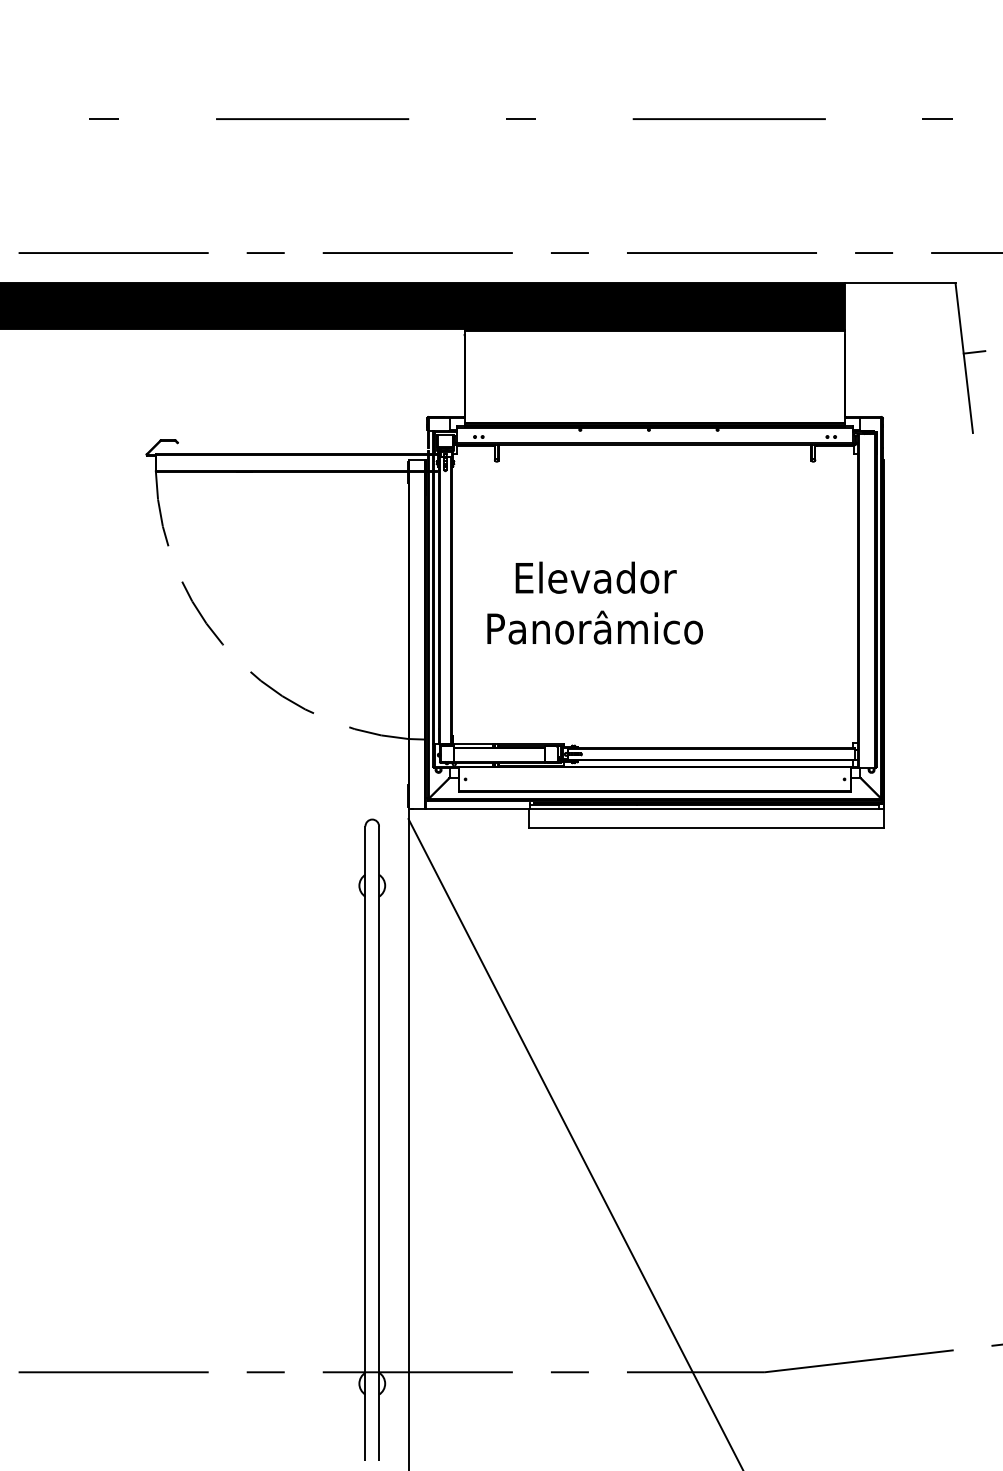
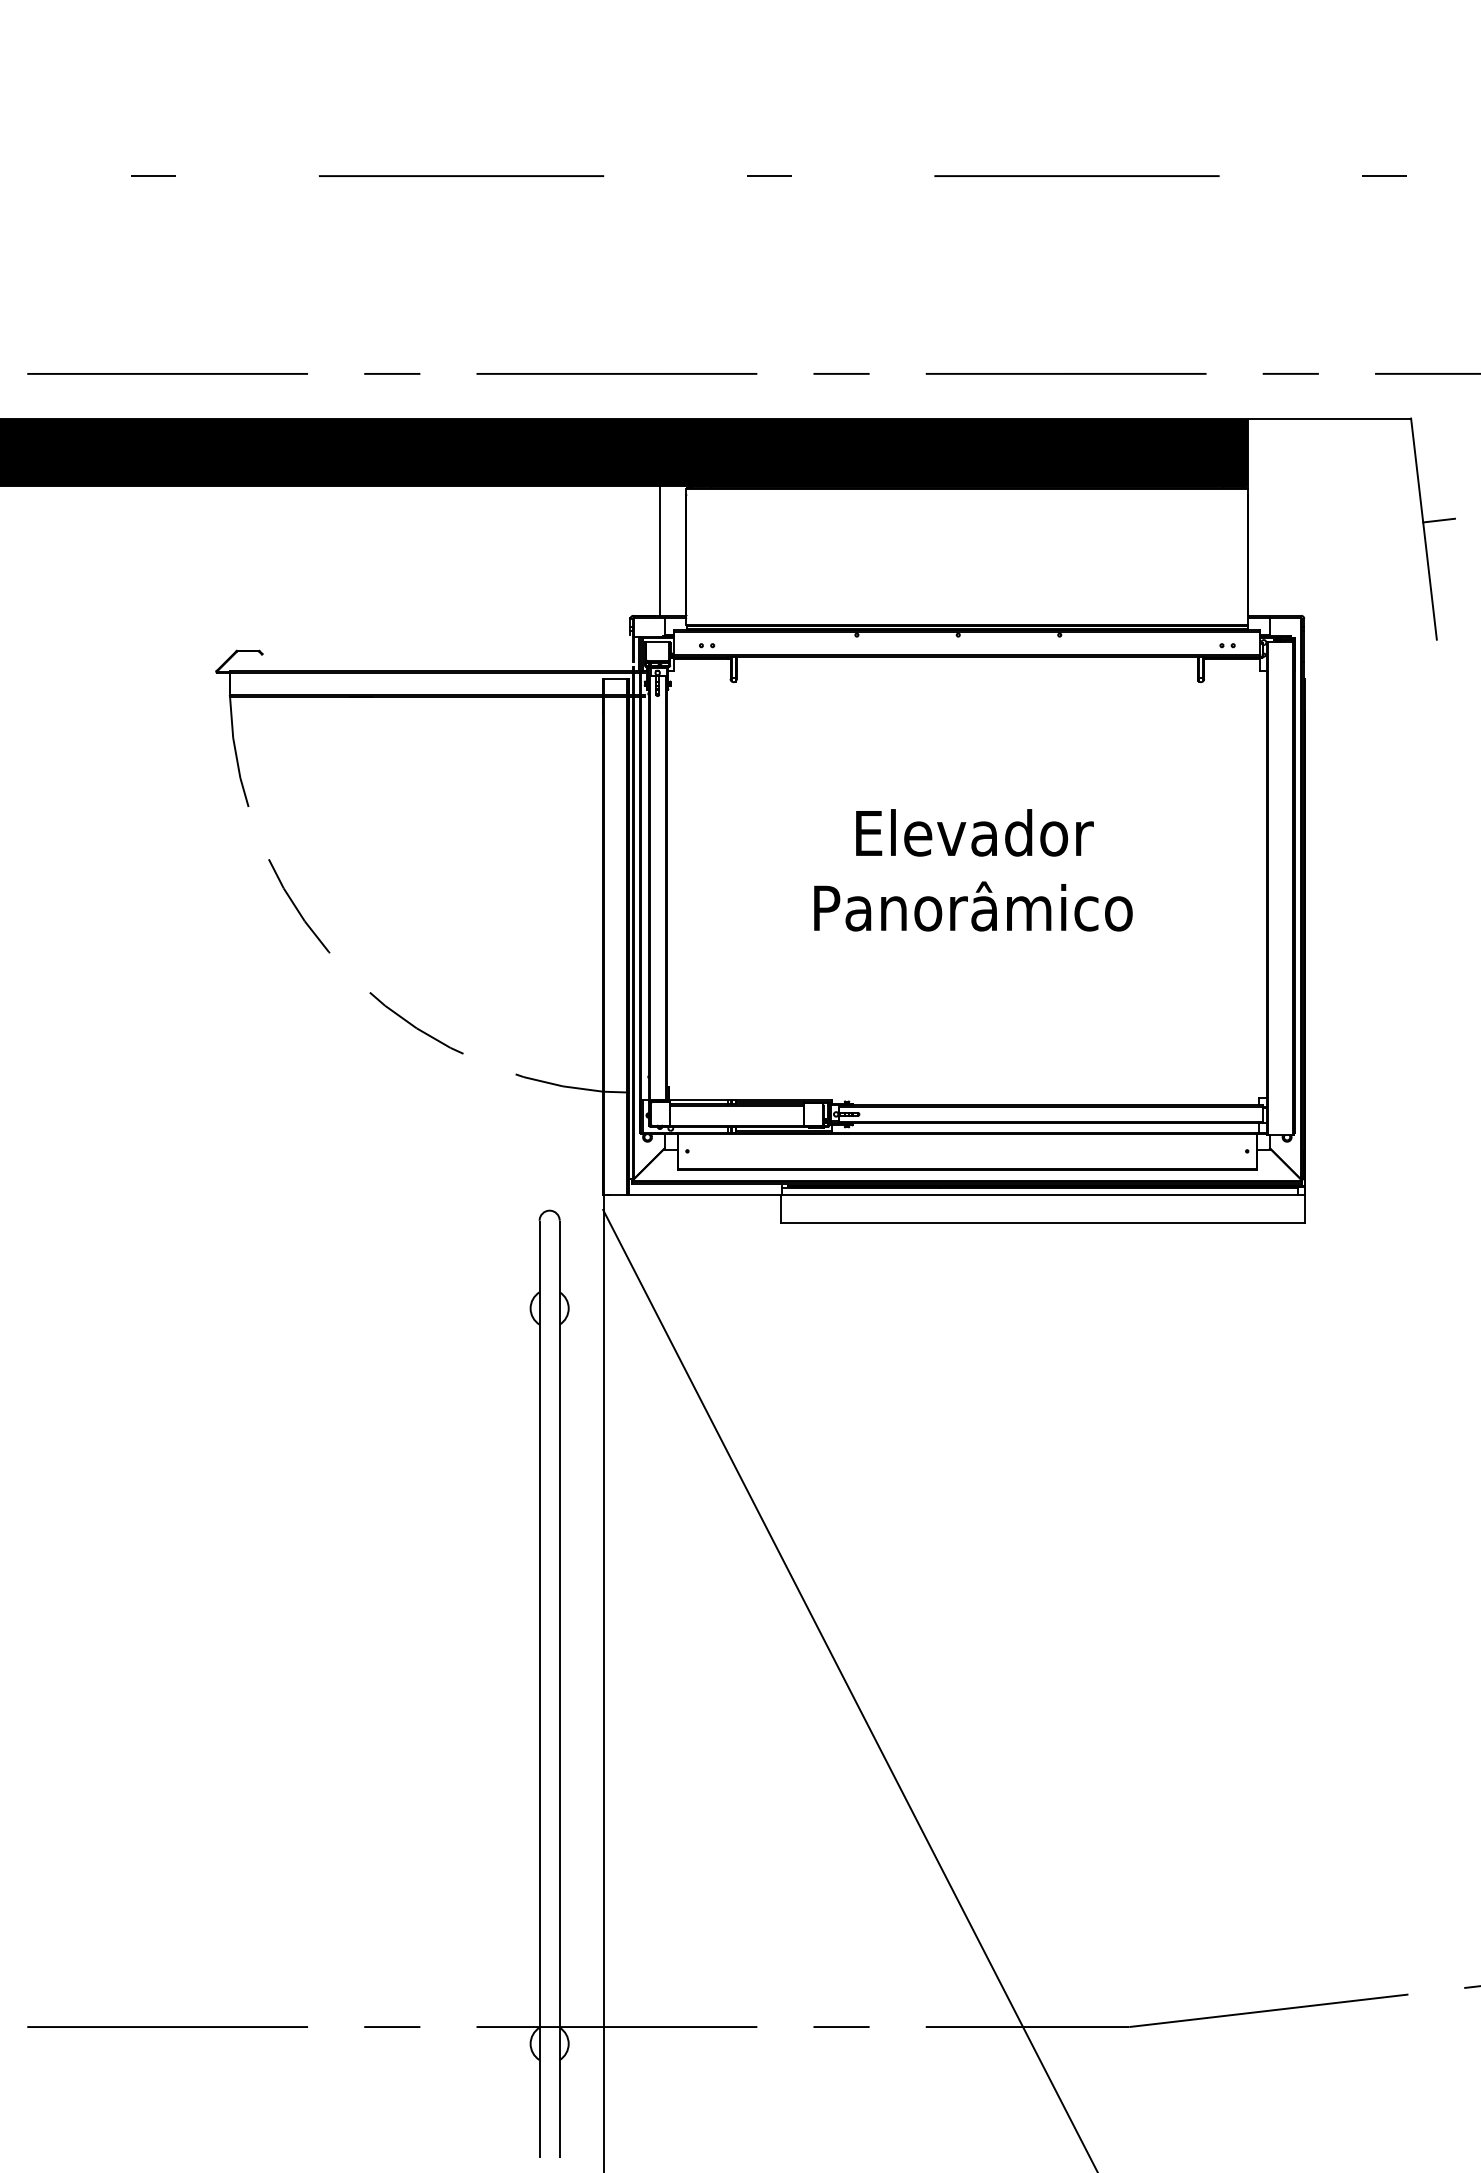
line: (446, 372) -> (659, 550), added
text: (594, 602) -> (972, 869), moved

